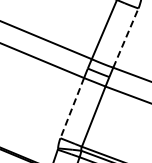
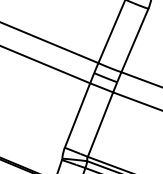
line: (126, 37) -> (135, 39), dashed -> solid
line: (72, 108) -> (77, 115), dashed -> solid

